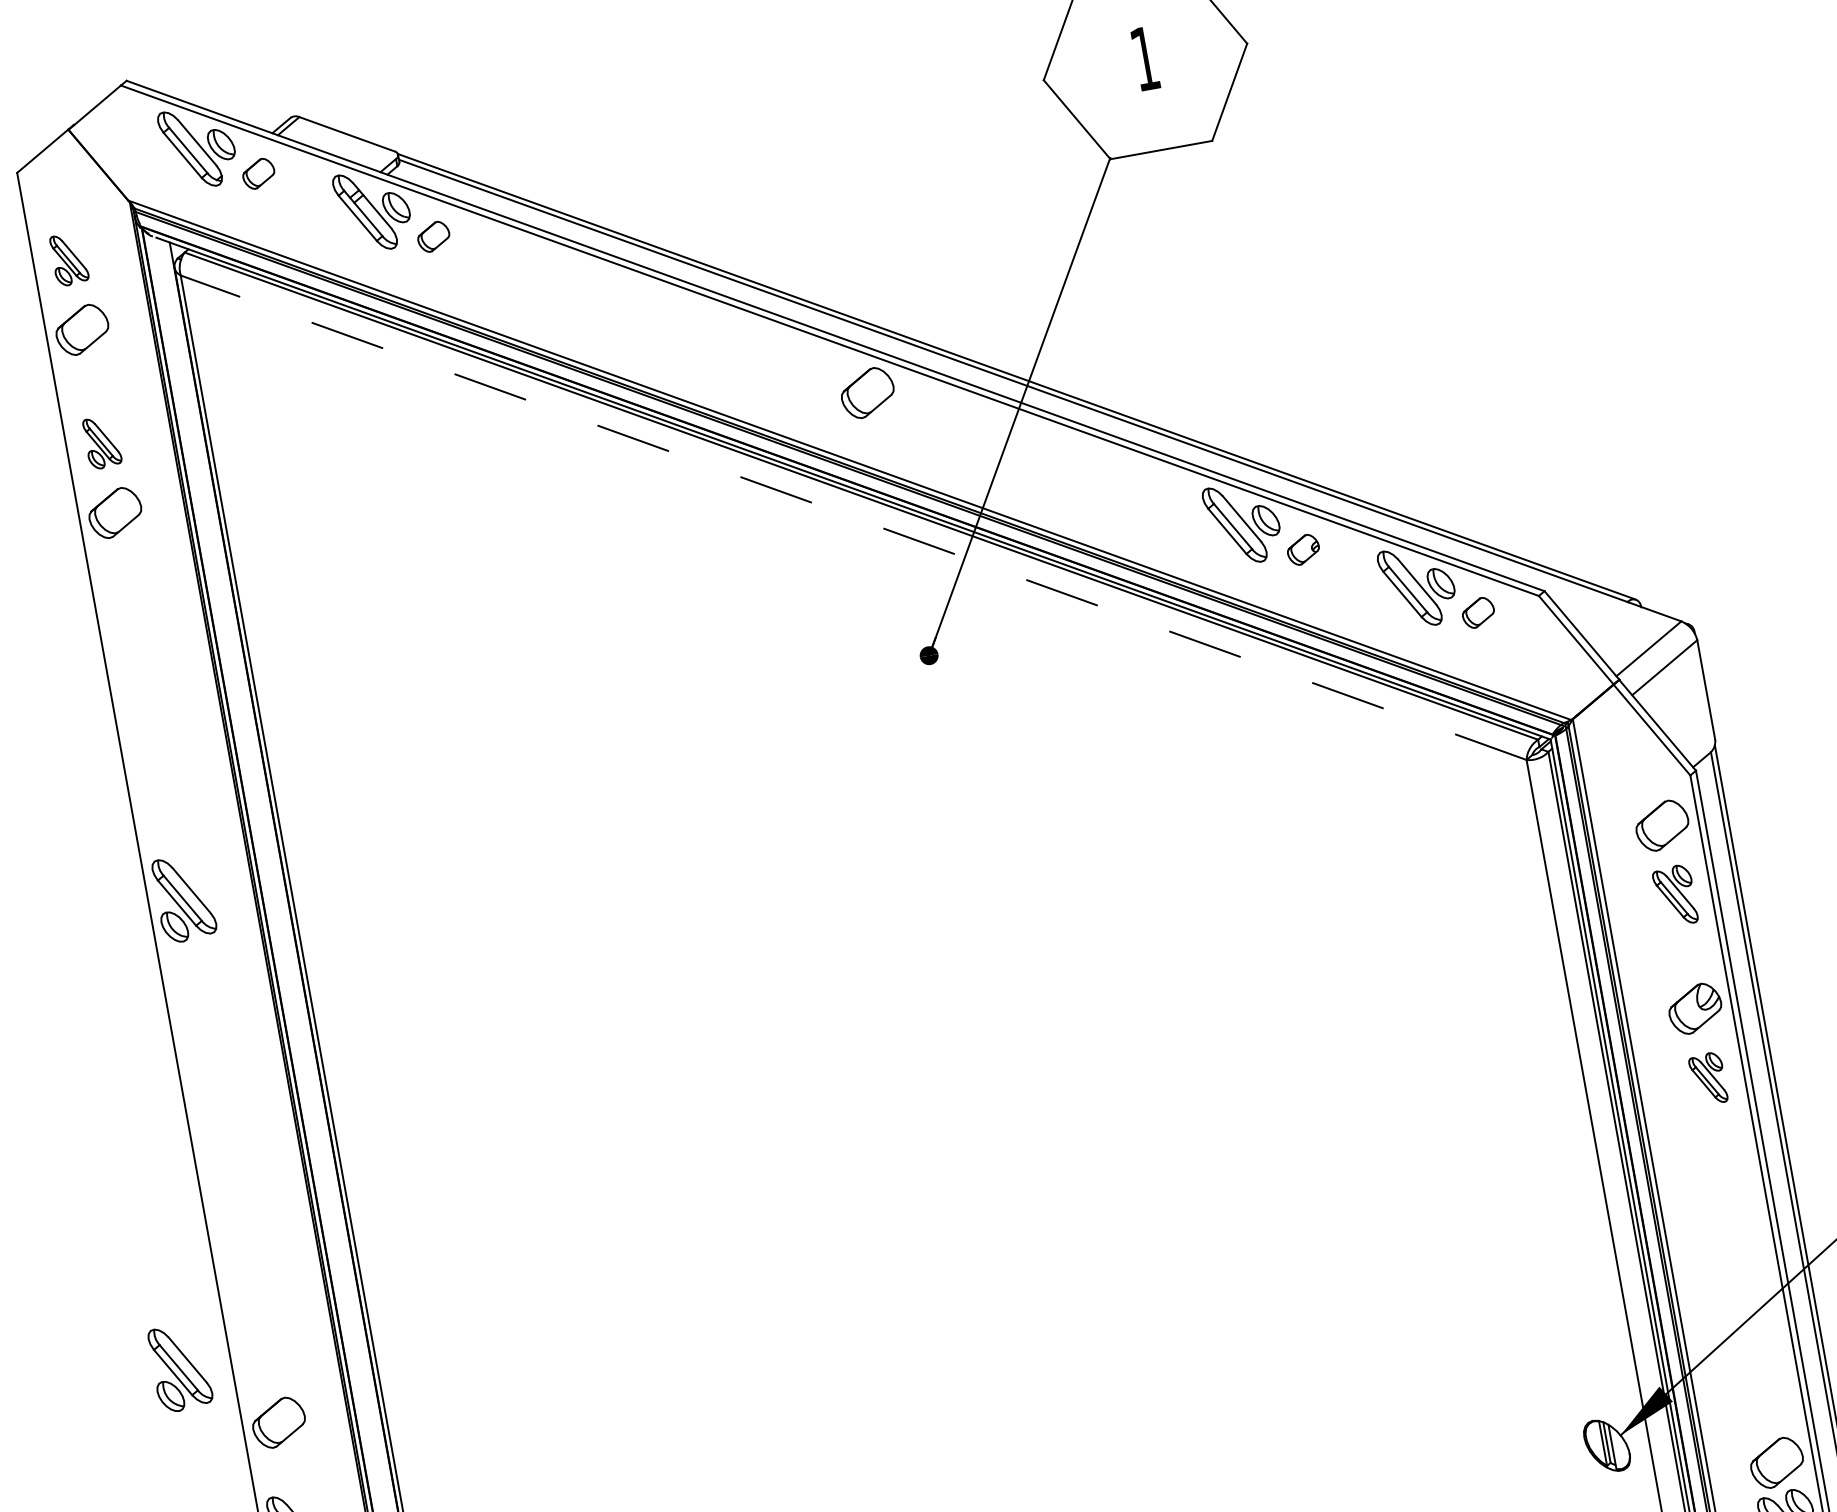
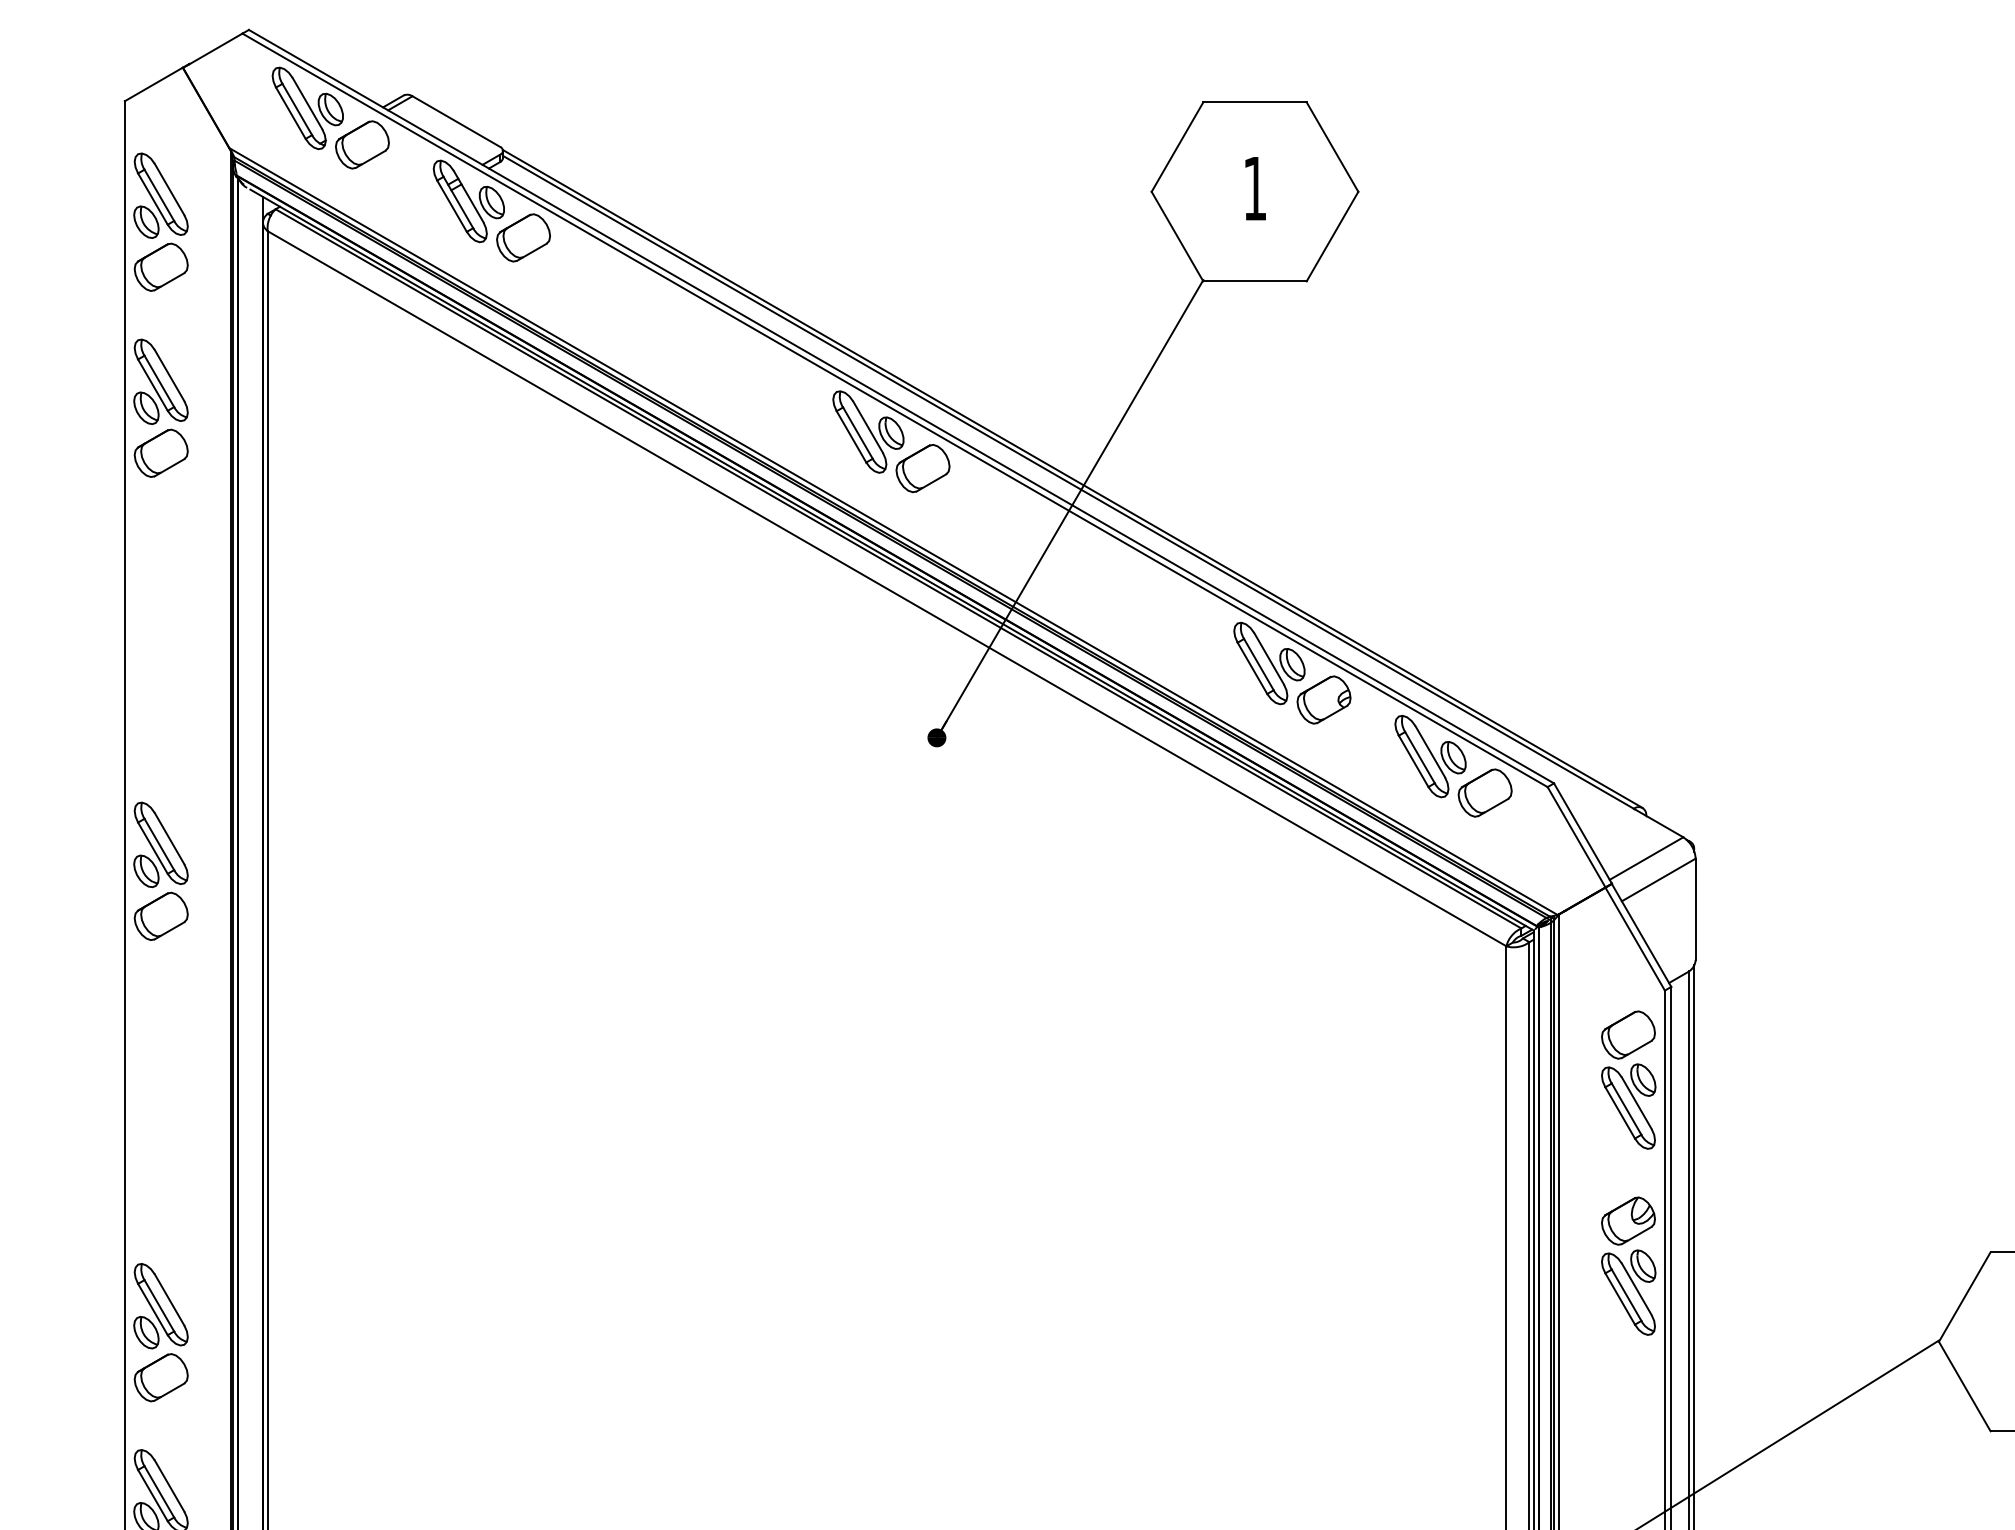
part: (258, 173) -> (362, 144), size x1.67
part: (433, 236) -> (523, 237), size x1.67
part: (68, 259) -> (160, 195), size x1.67
part: (807, 366) -> (868, 431), added
part: (101, 442) -> (160, 381), size x1.67
line: (853, 517) -> (886, 588), dashed -> solid
part: (1302, 549) -> (1323, 699), size x1.67
part: (1477, 612) -> (1484, 792), size x1.67
part: (1675, 896) -> (1628, 1106), size x1.43
part: (196, 968) -> (160, 915), added
part: (1708, 1079) -> (1628, 1292), size x1.67
part: (180, 1368) -> (160, 1306), moved

